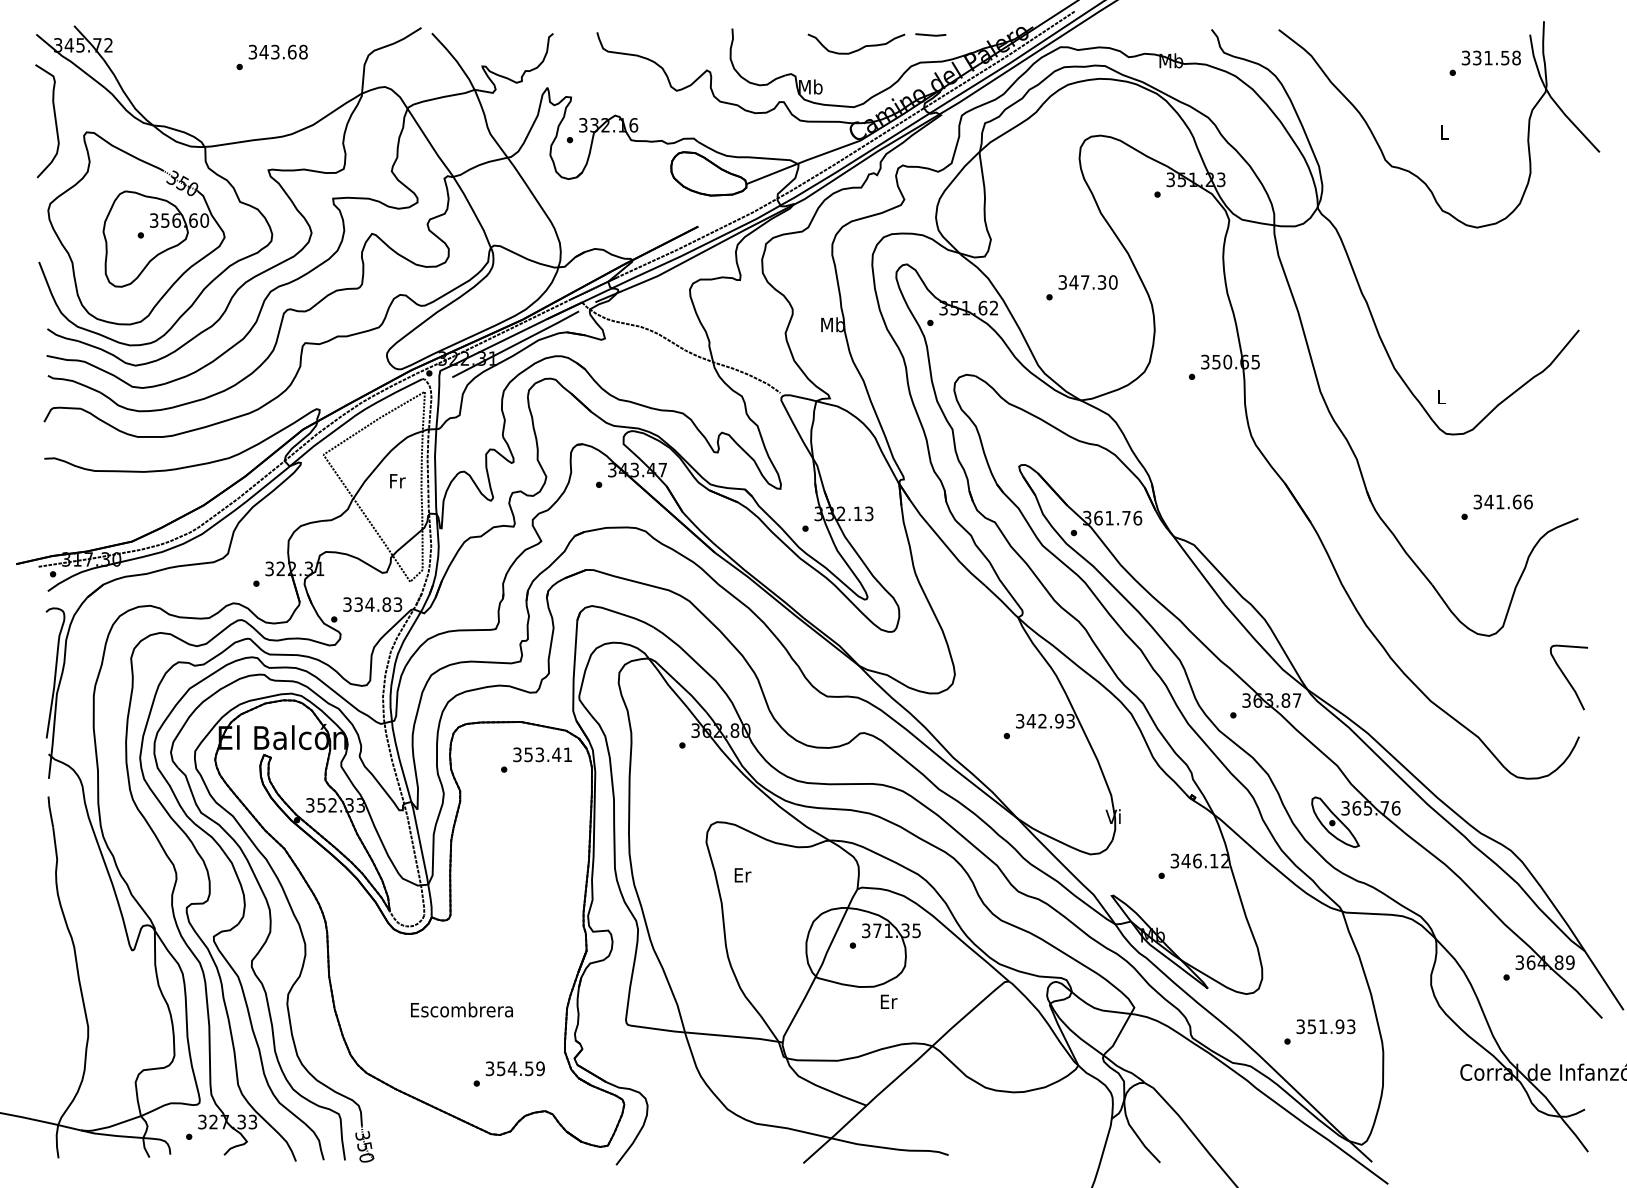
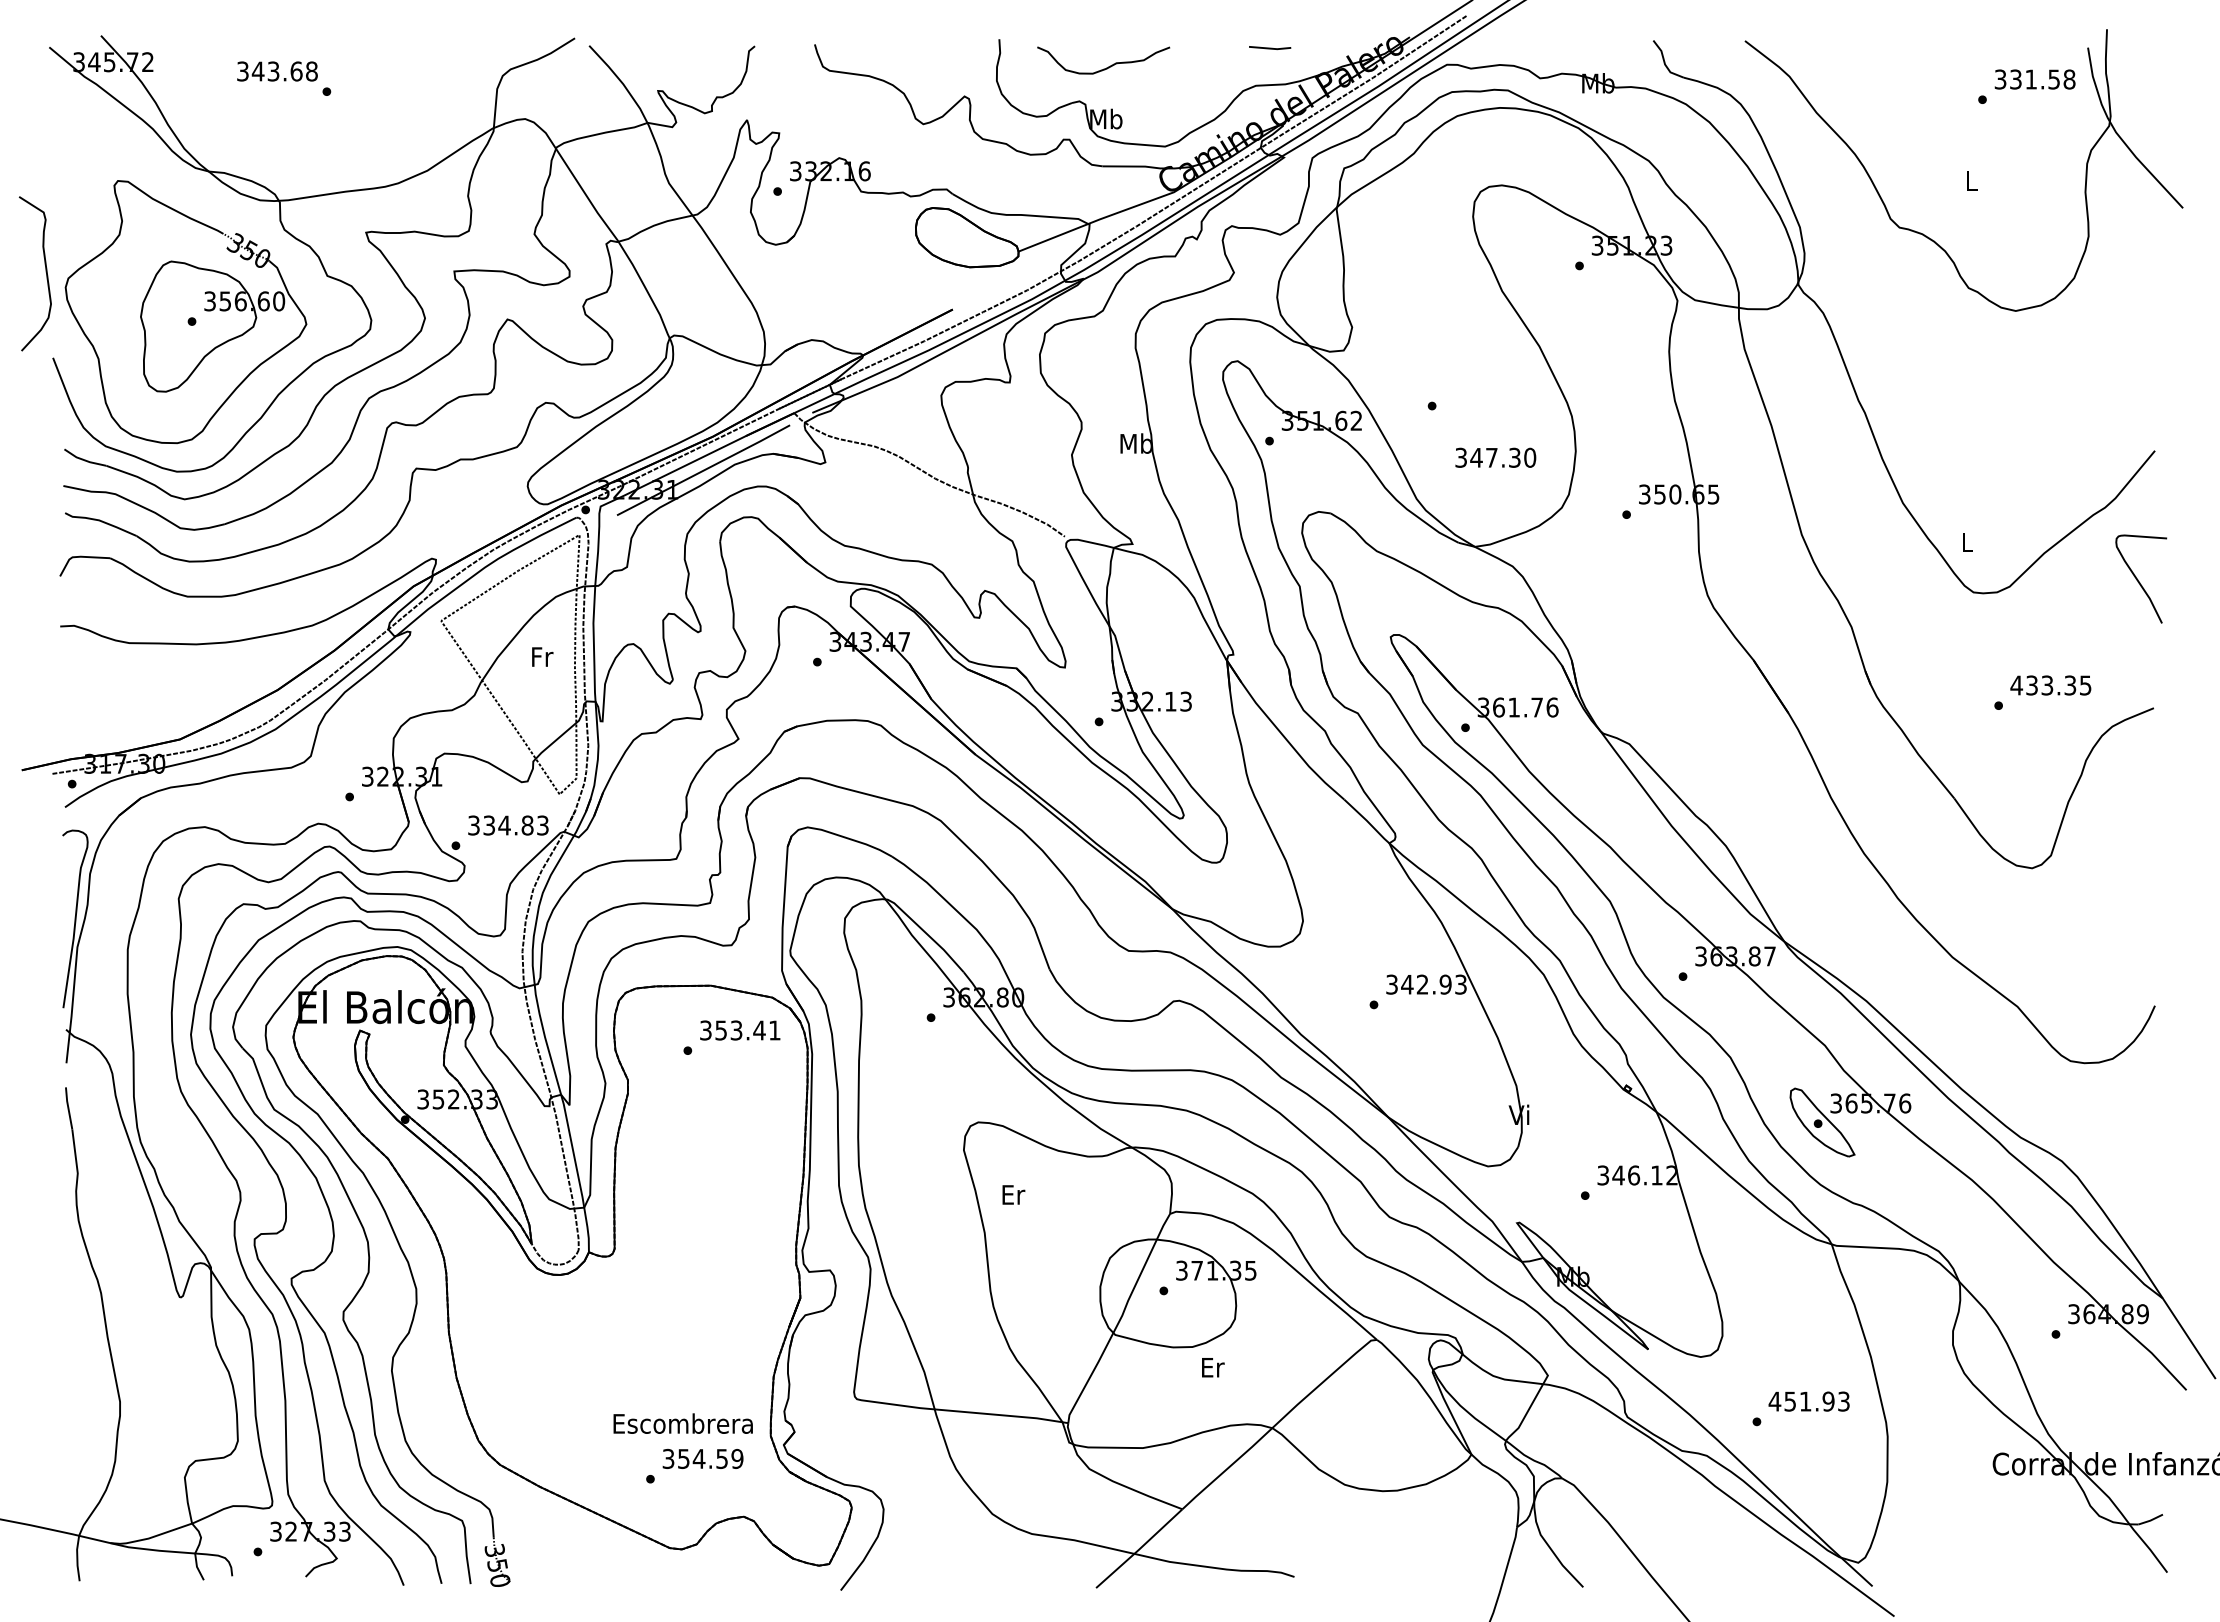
curve: (858, 49) -> (1106, 67), moved
text: (278, 52) -> (277, 71), moved
curve: (54, 120) -> (45, 272), moved
text: (1087, 282) -> (1495, 457), moved
text: (1502, 502) -> (2050, 685), 341.66 -> 433.35
curve: (1567, 677) -> (2138, 579), moved
text: (461, 1009) -> (682, 1423), moved
text: (1300, 1026) -> (1774, 1401), 351.93 -> 451.93

